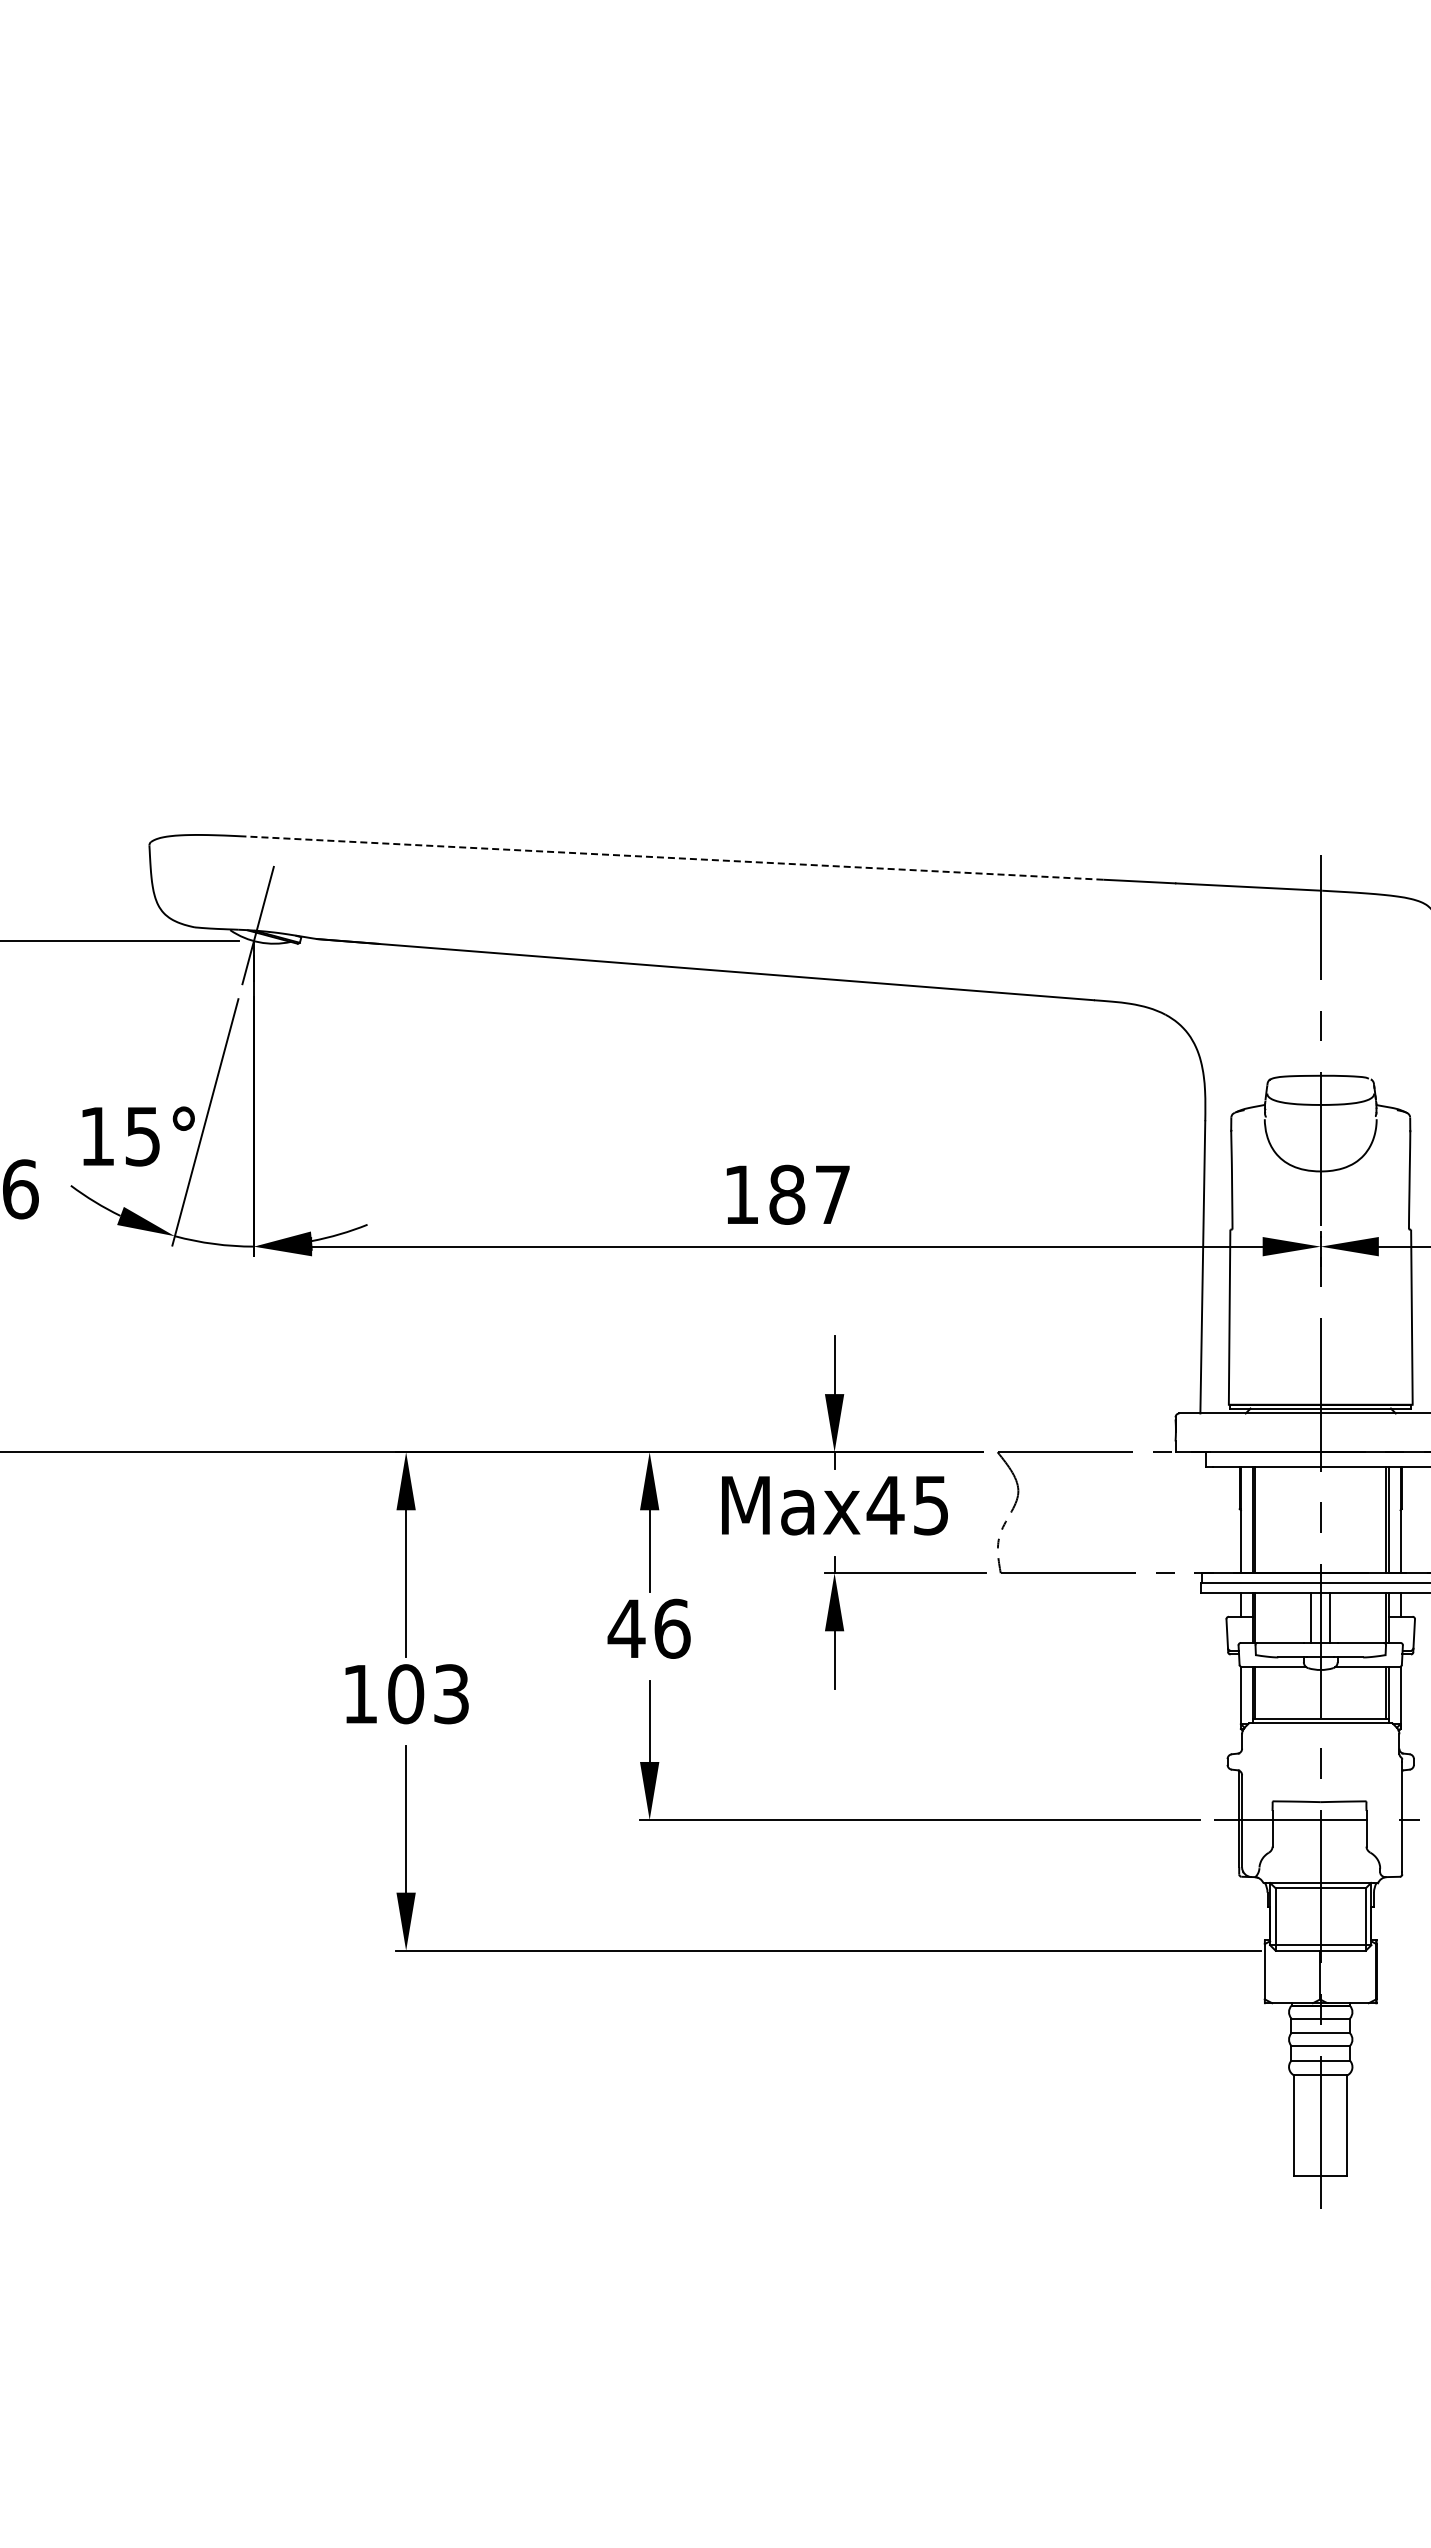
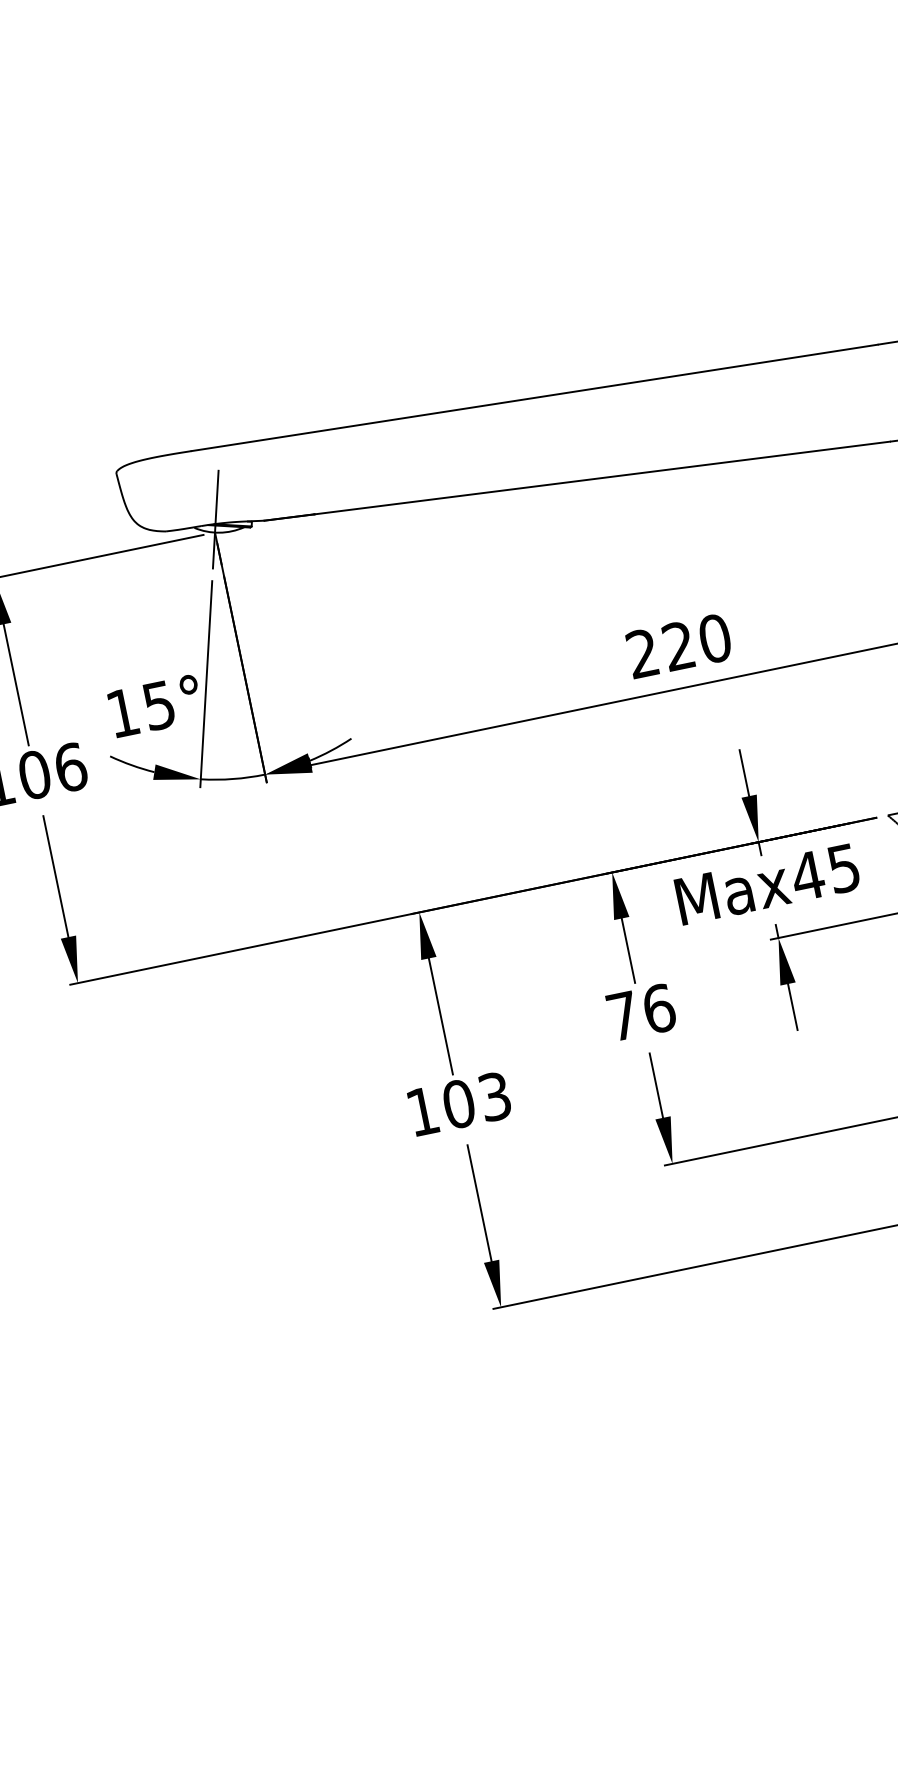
line: (674, 858) -> (534, 398), dashed -> solid
text: (787, 1194) -> (679, 645), 187 -> 220
text: (626, 1628) -> (622, 1015), 46 -> 76

